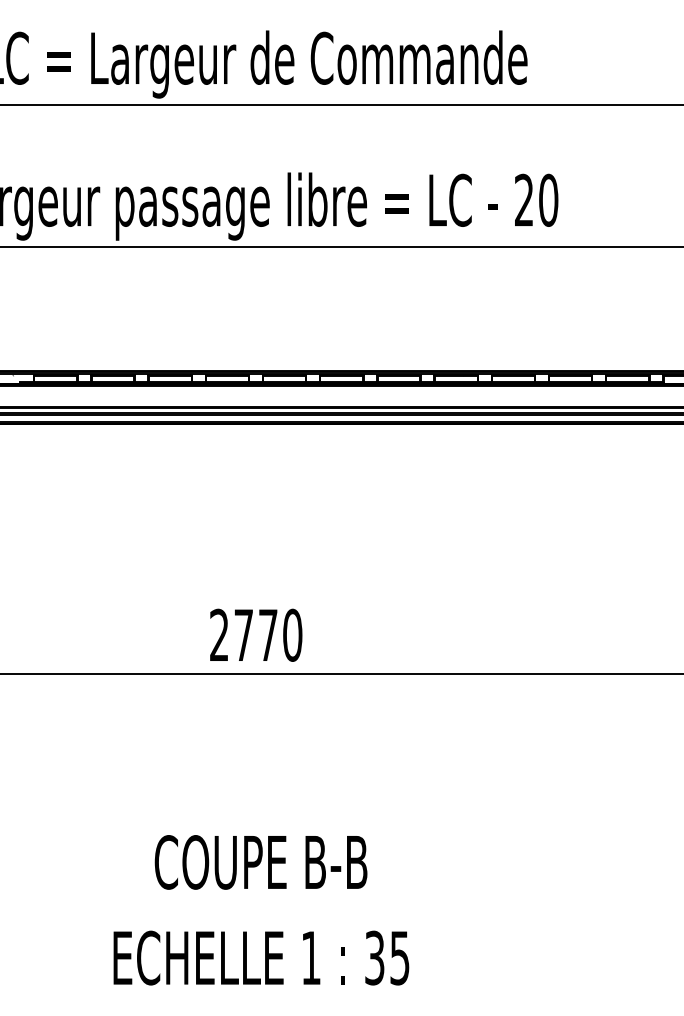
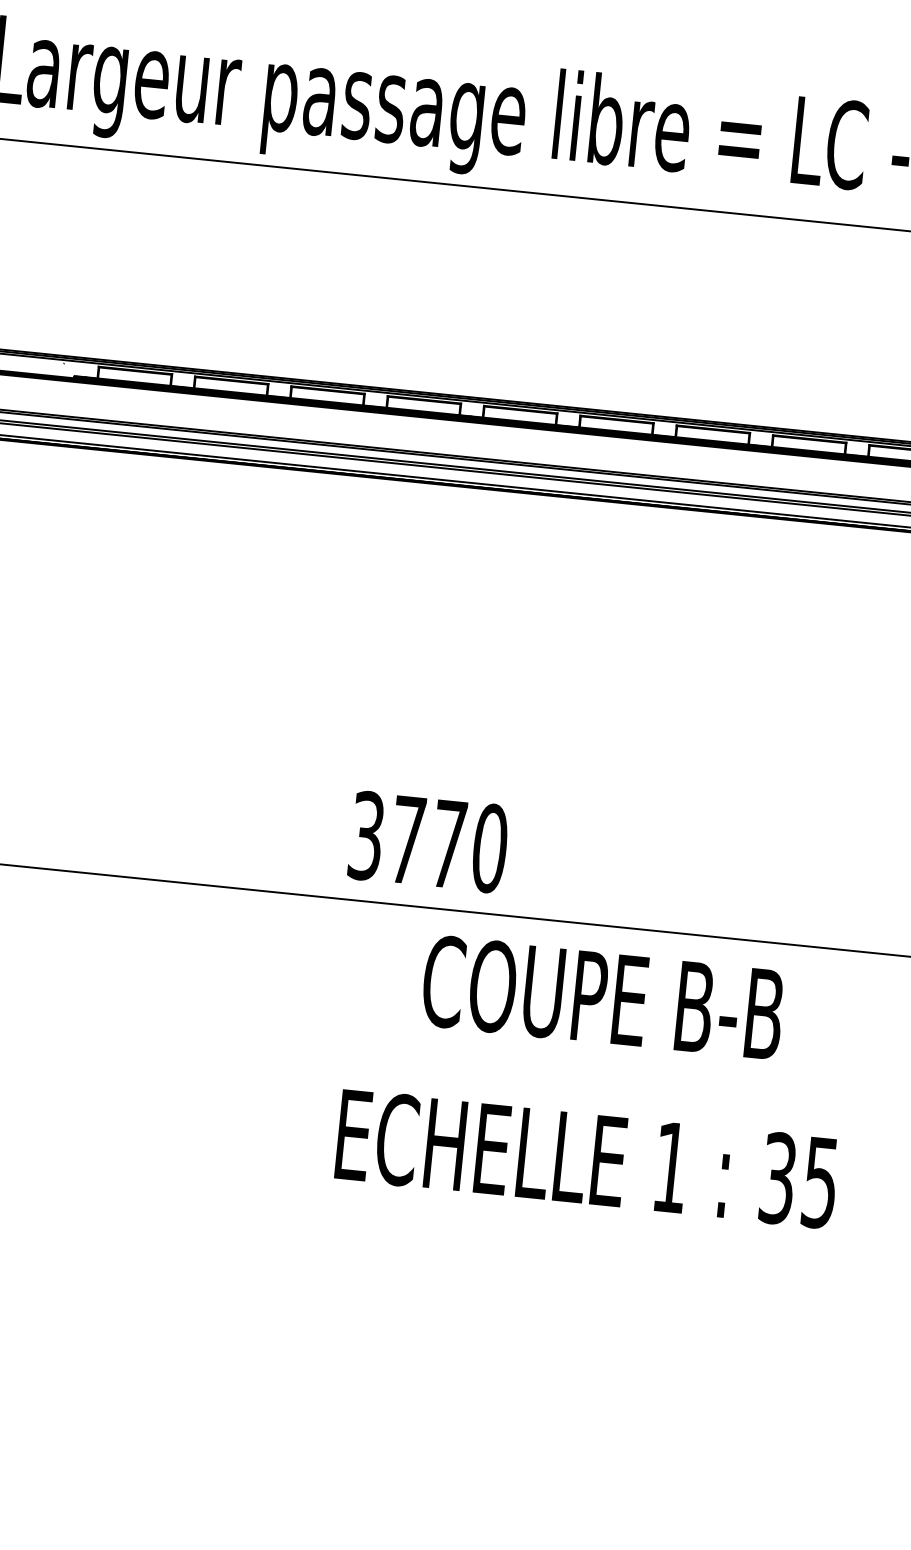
text: (219, 635) -> (366, 836), 2770 -> 3770
text: (261, 910) -> (595, 1078), moved

